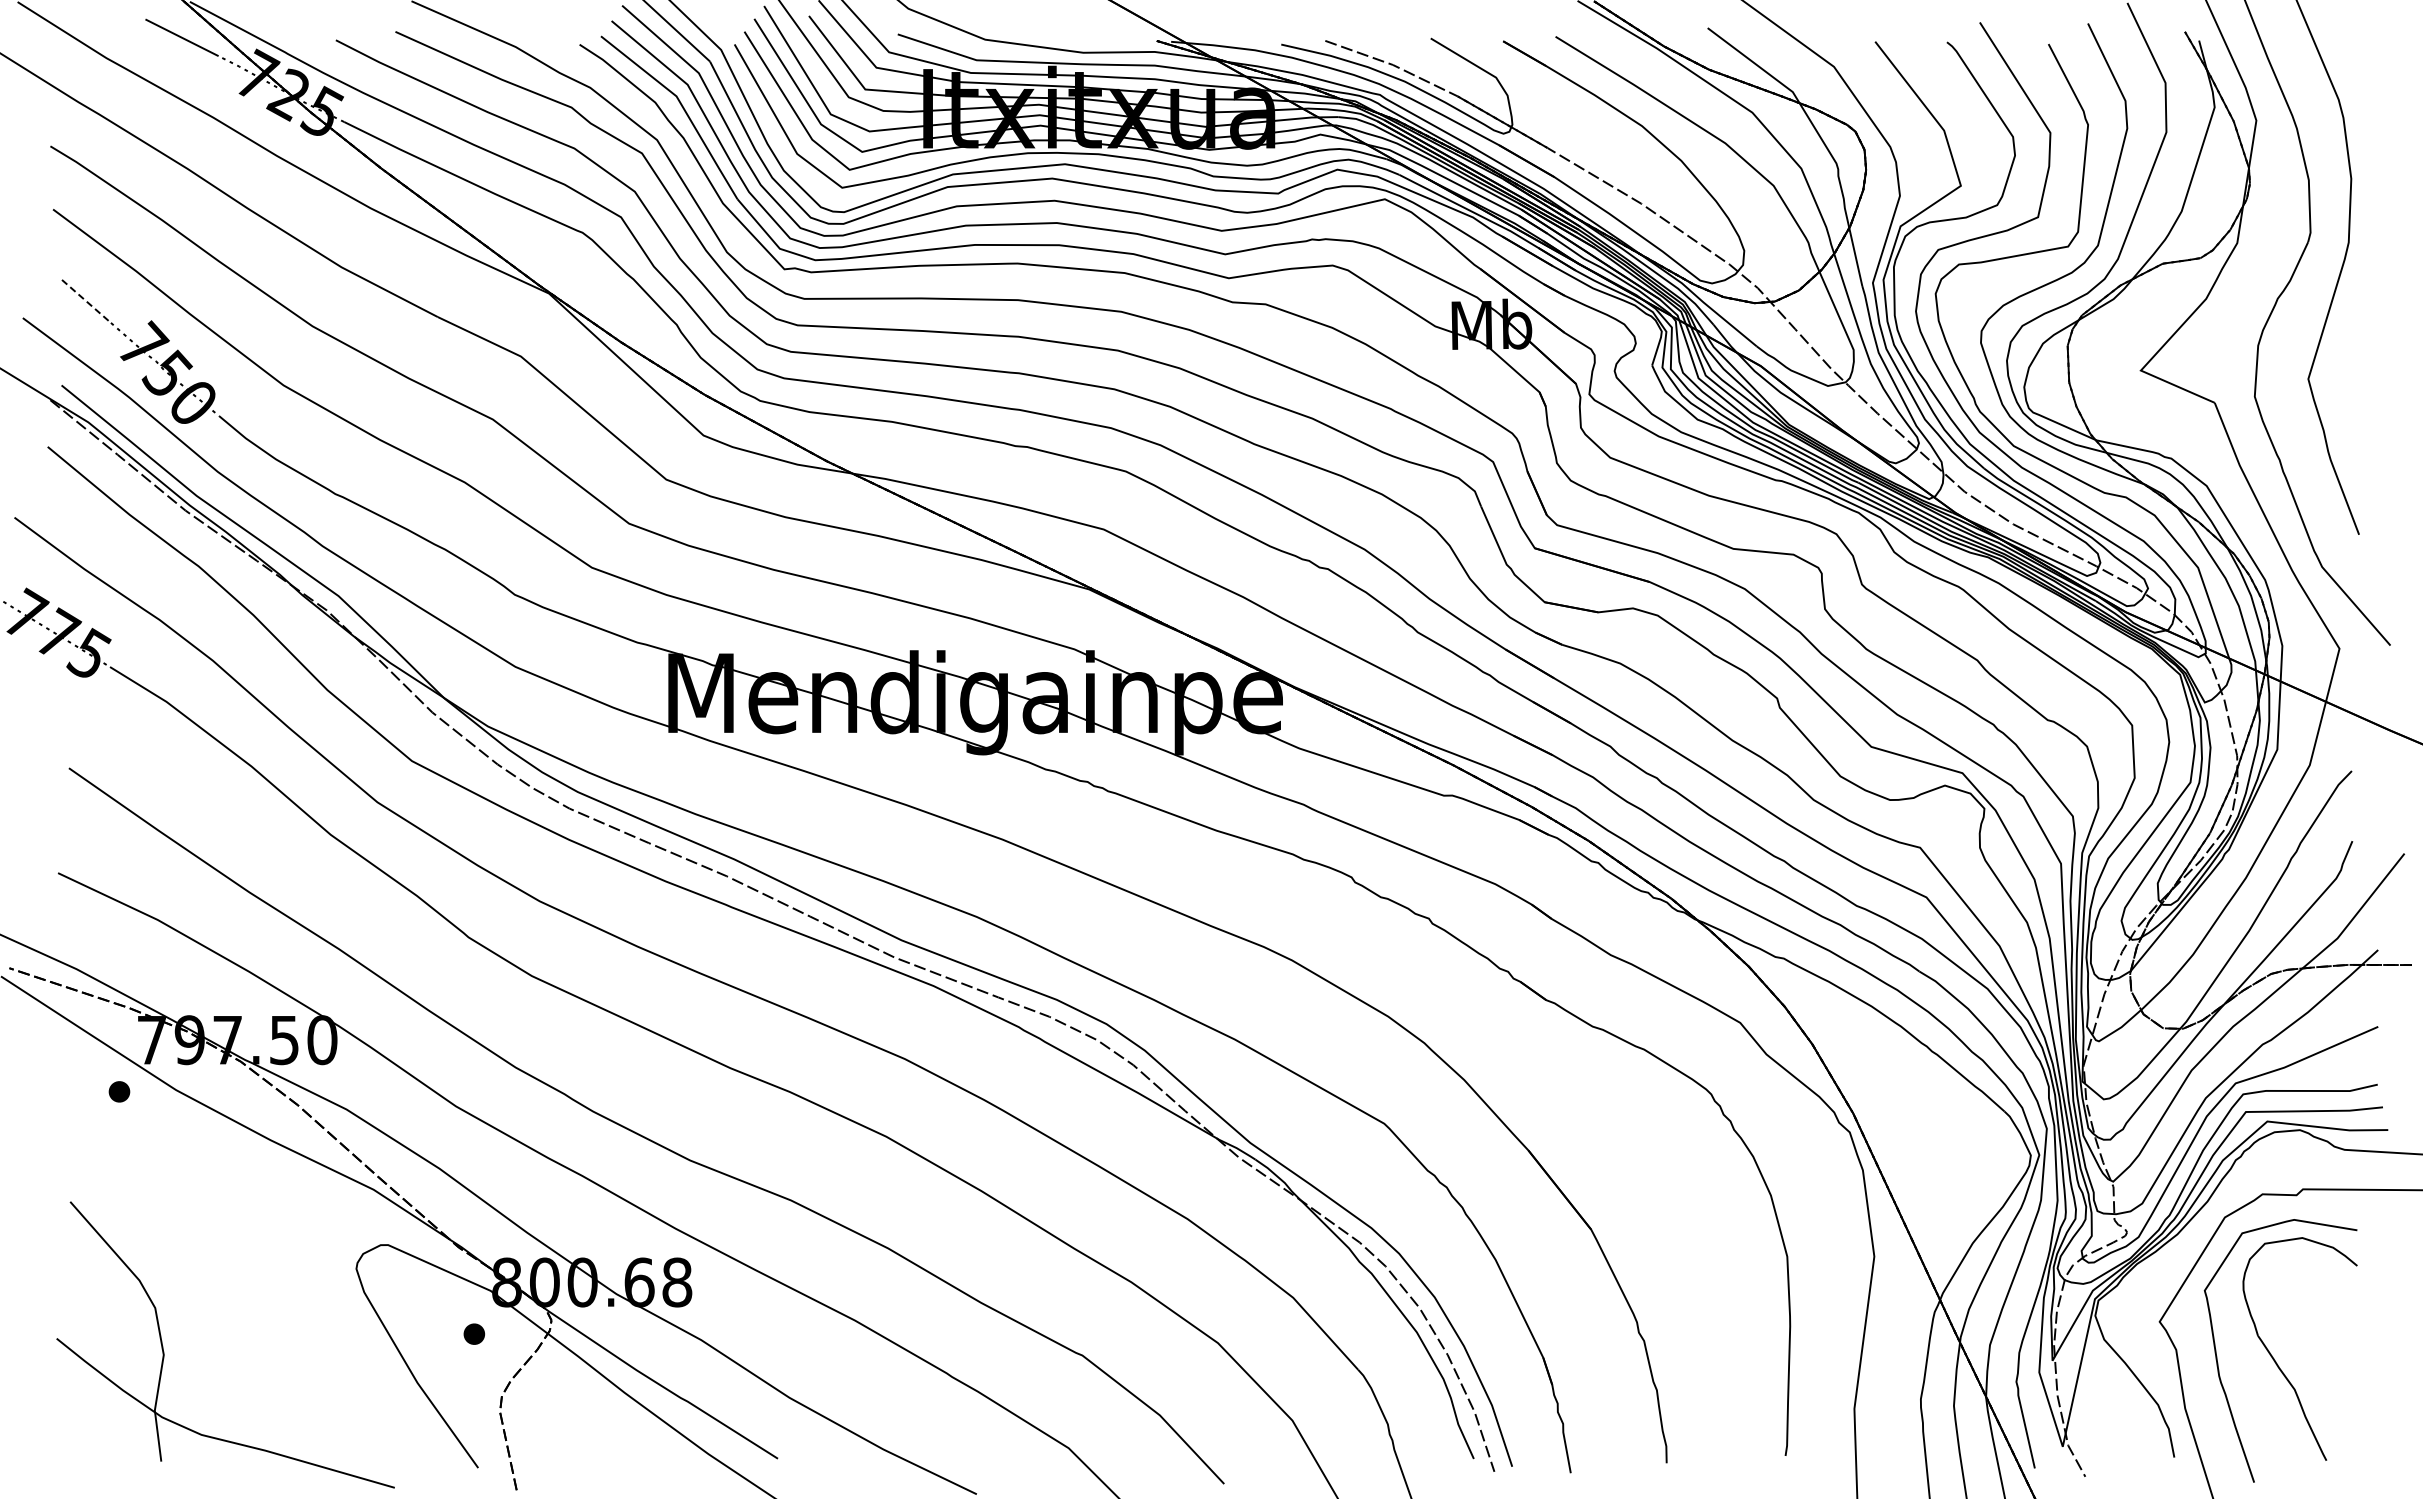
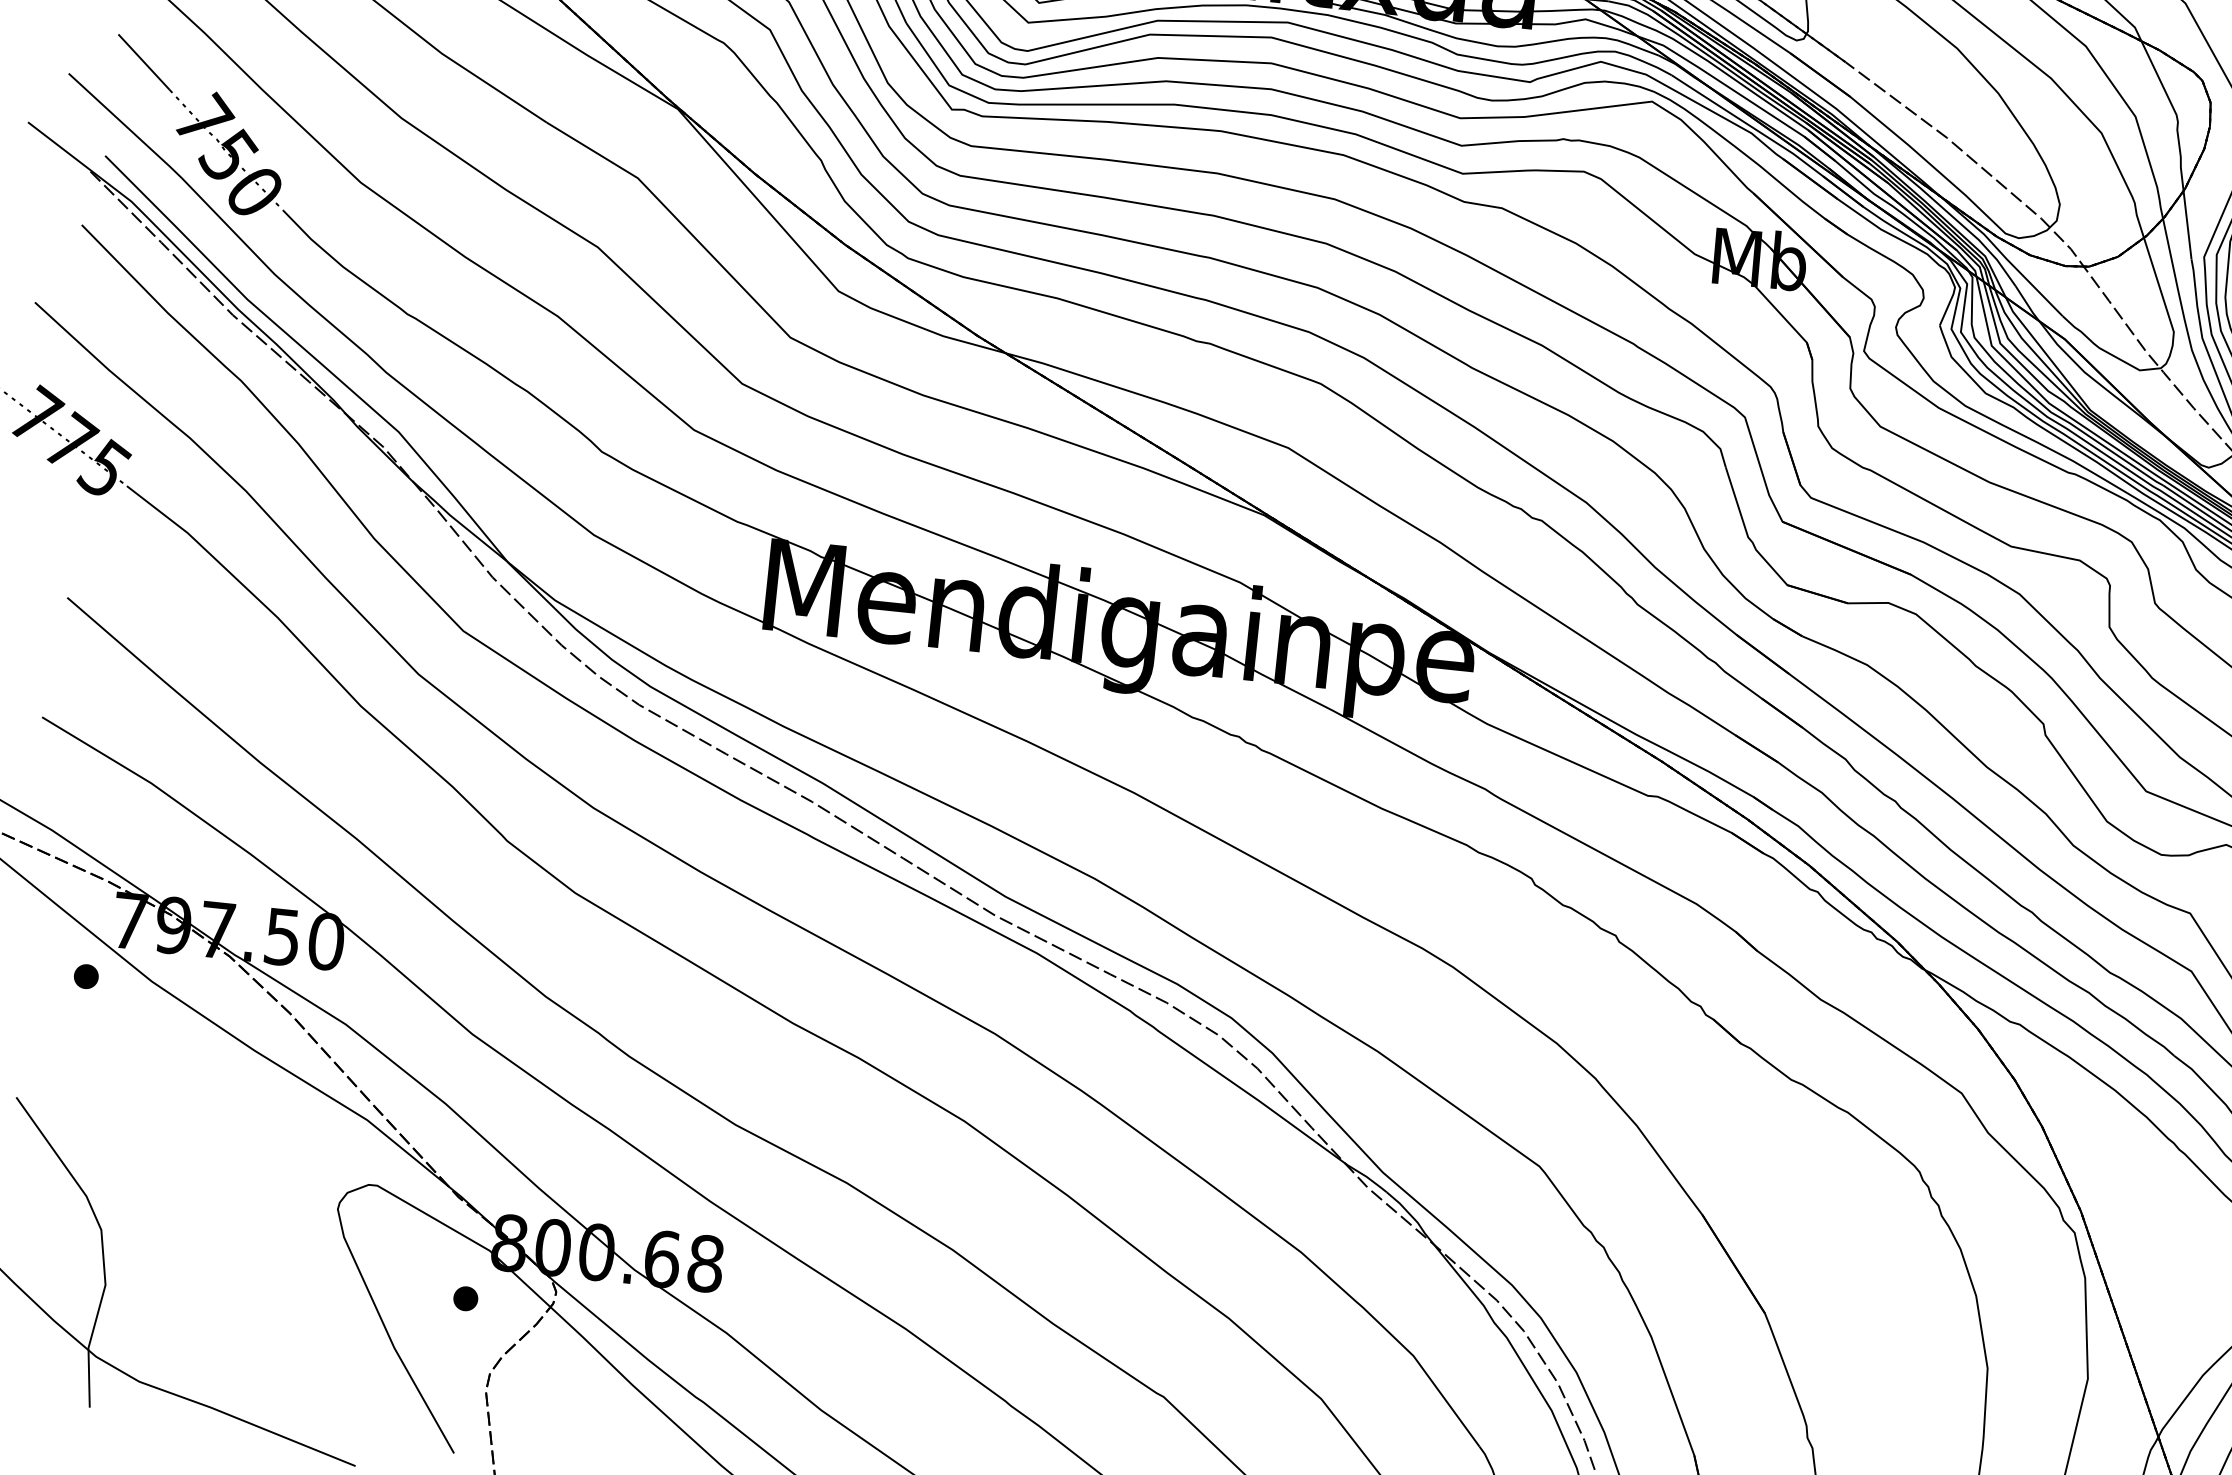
line: (86, 301) -> (144, 62), dashed -> solid

